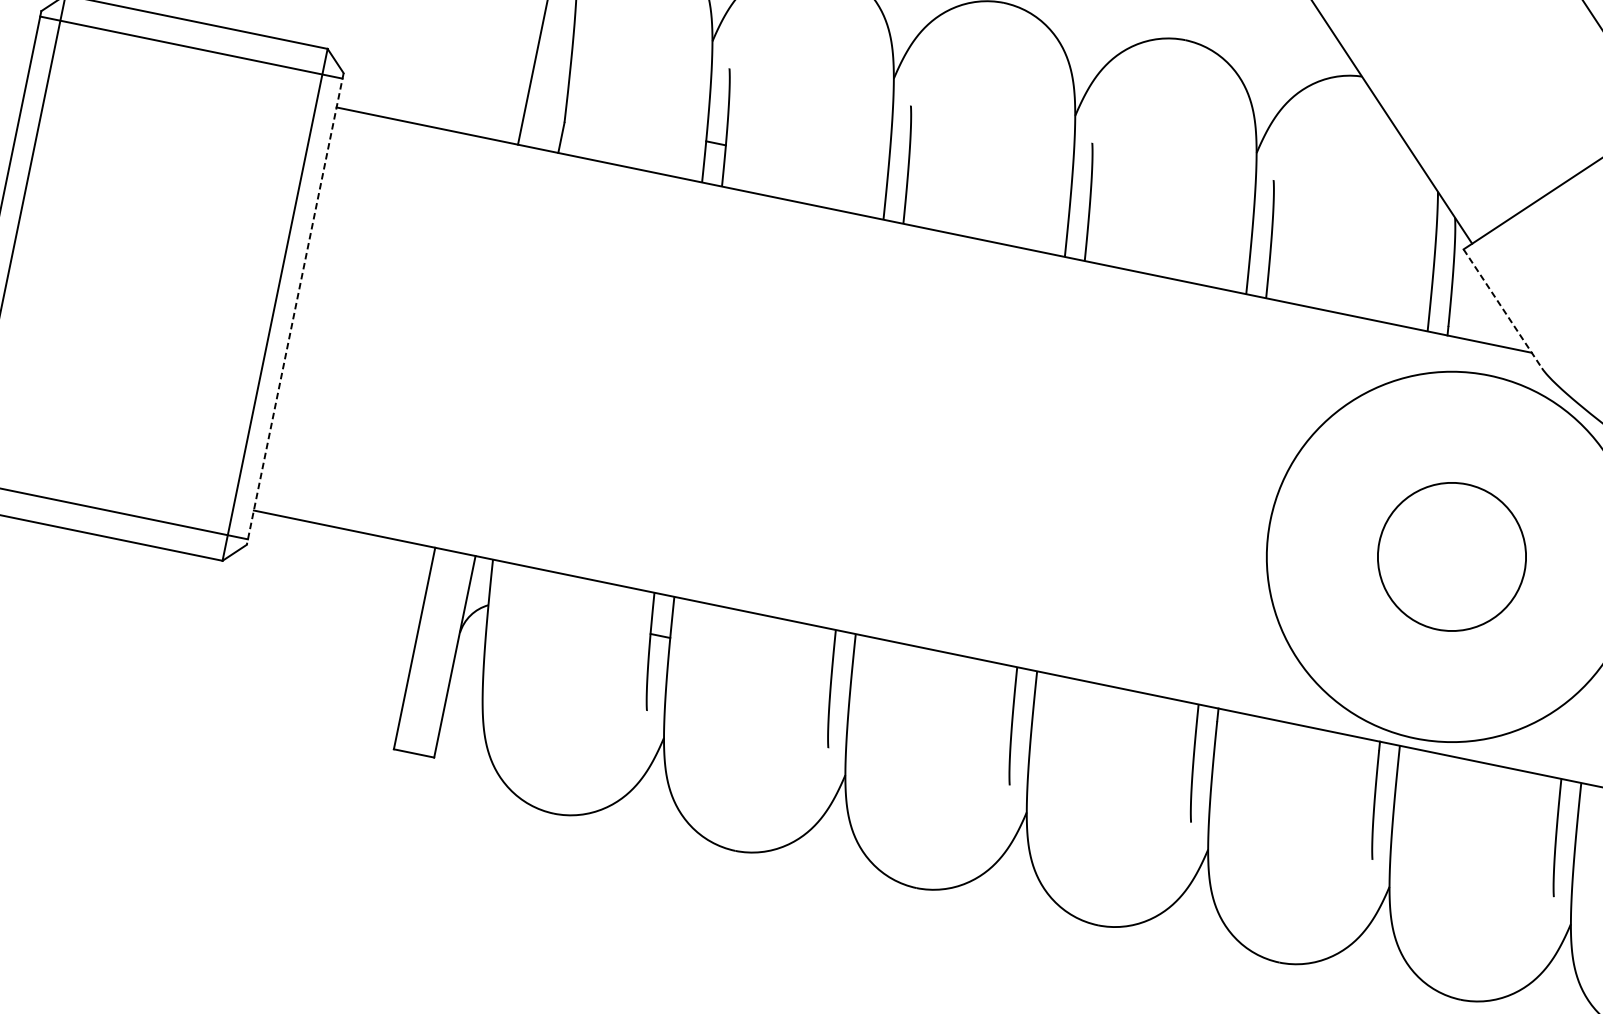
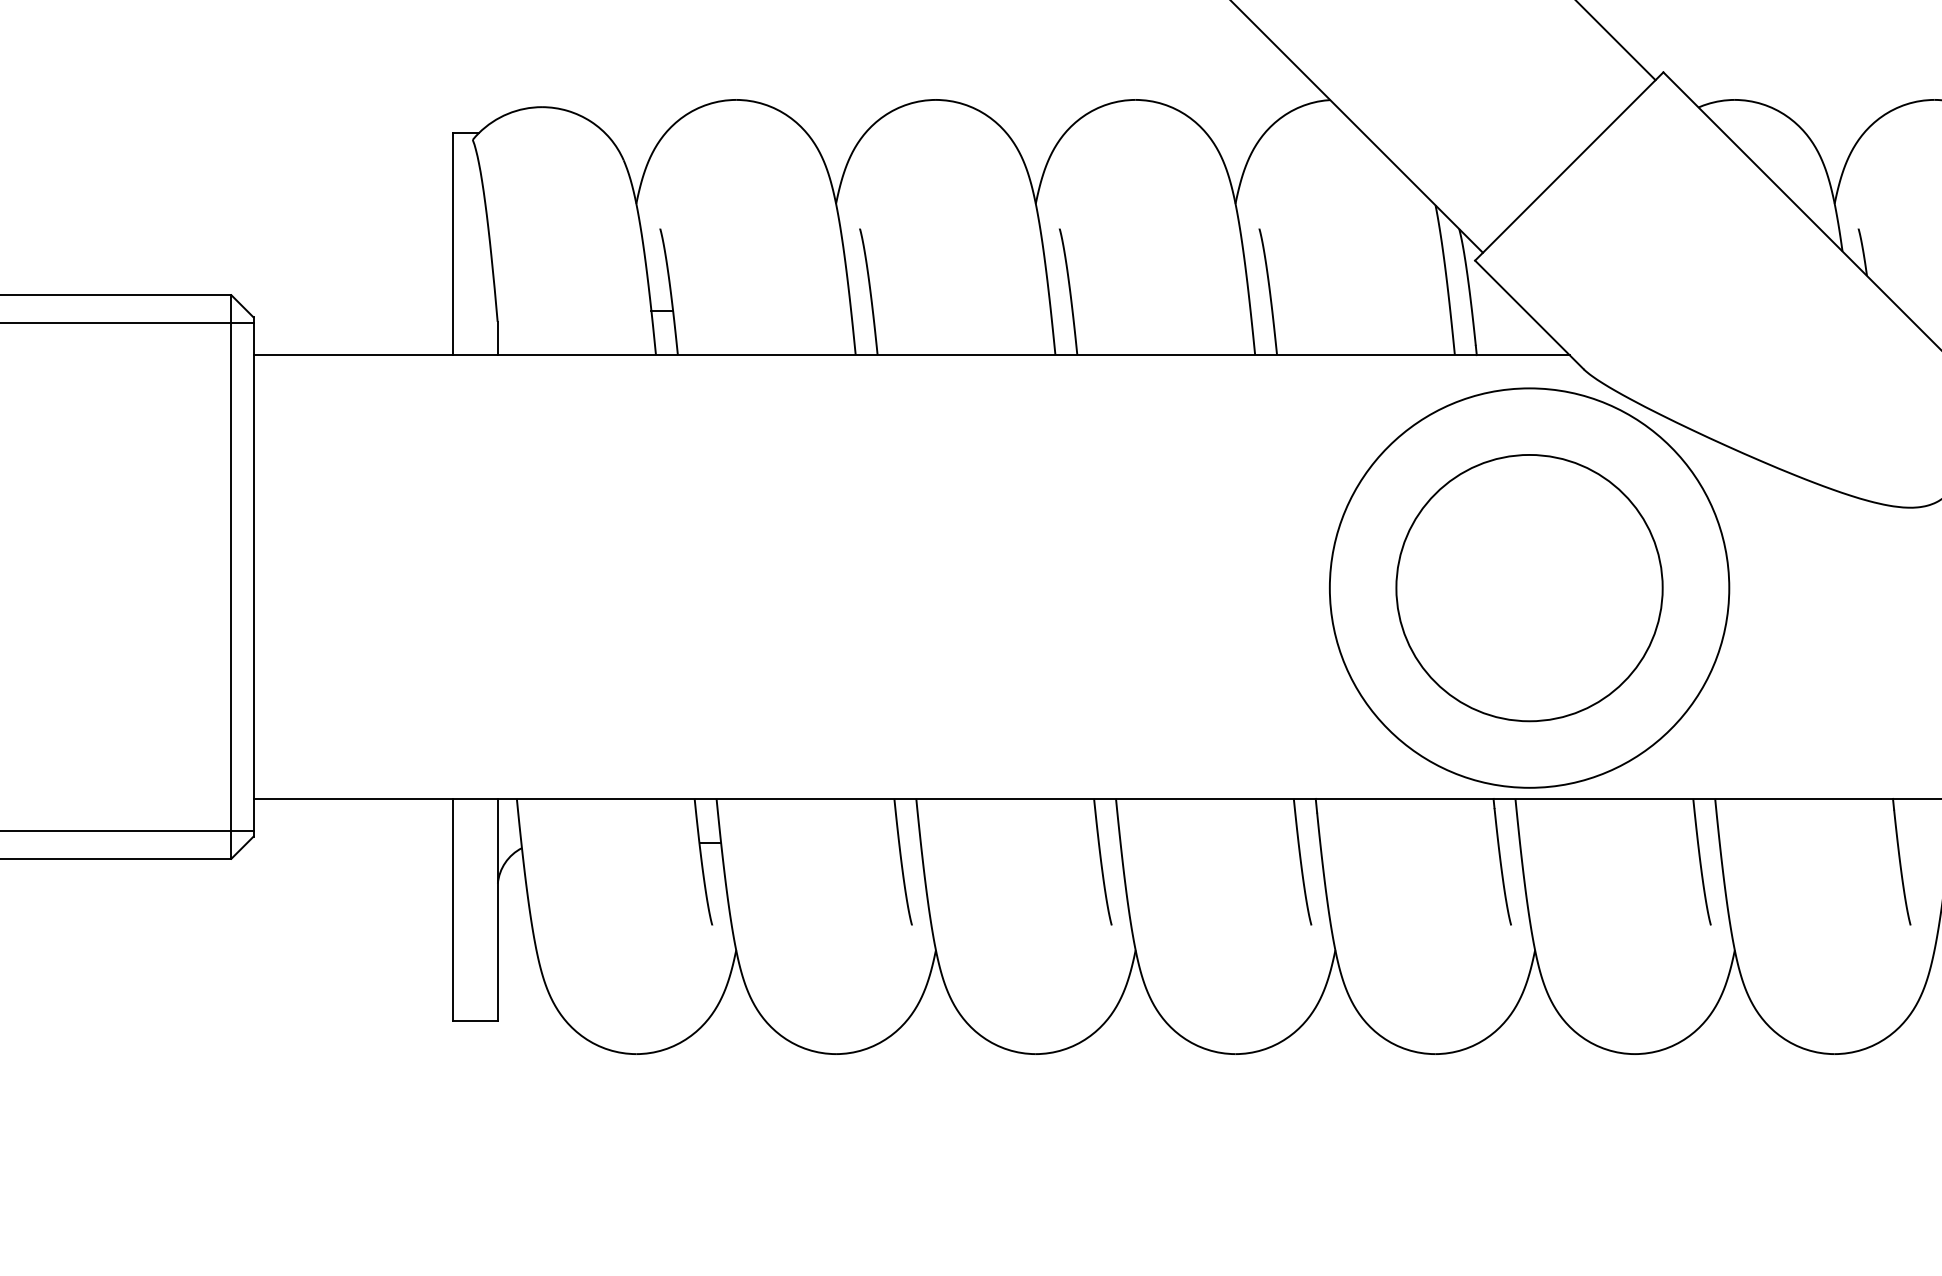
line: (1502, 308) -> (1529, 314), dashed -> solid
line: (295, 309) -> (253, 577), dashed -> solid
circle: (1452, 556) -> (1529, 587), size x1.67

